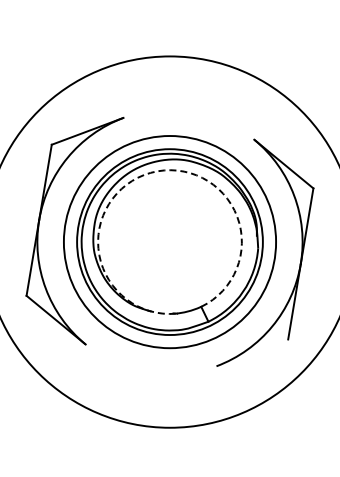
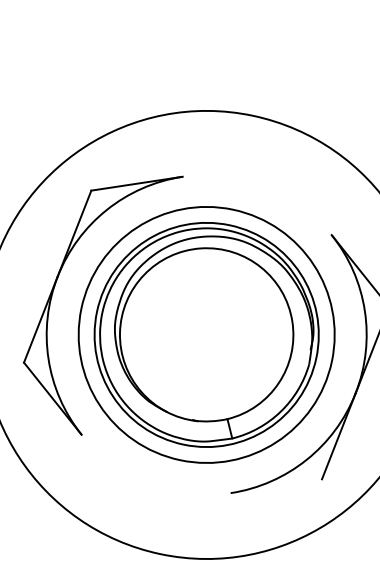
arc: (150, 172) -> (200, 247), dashed -> solid

